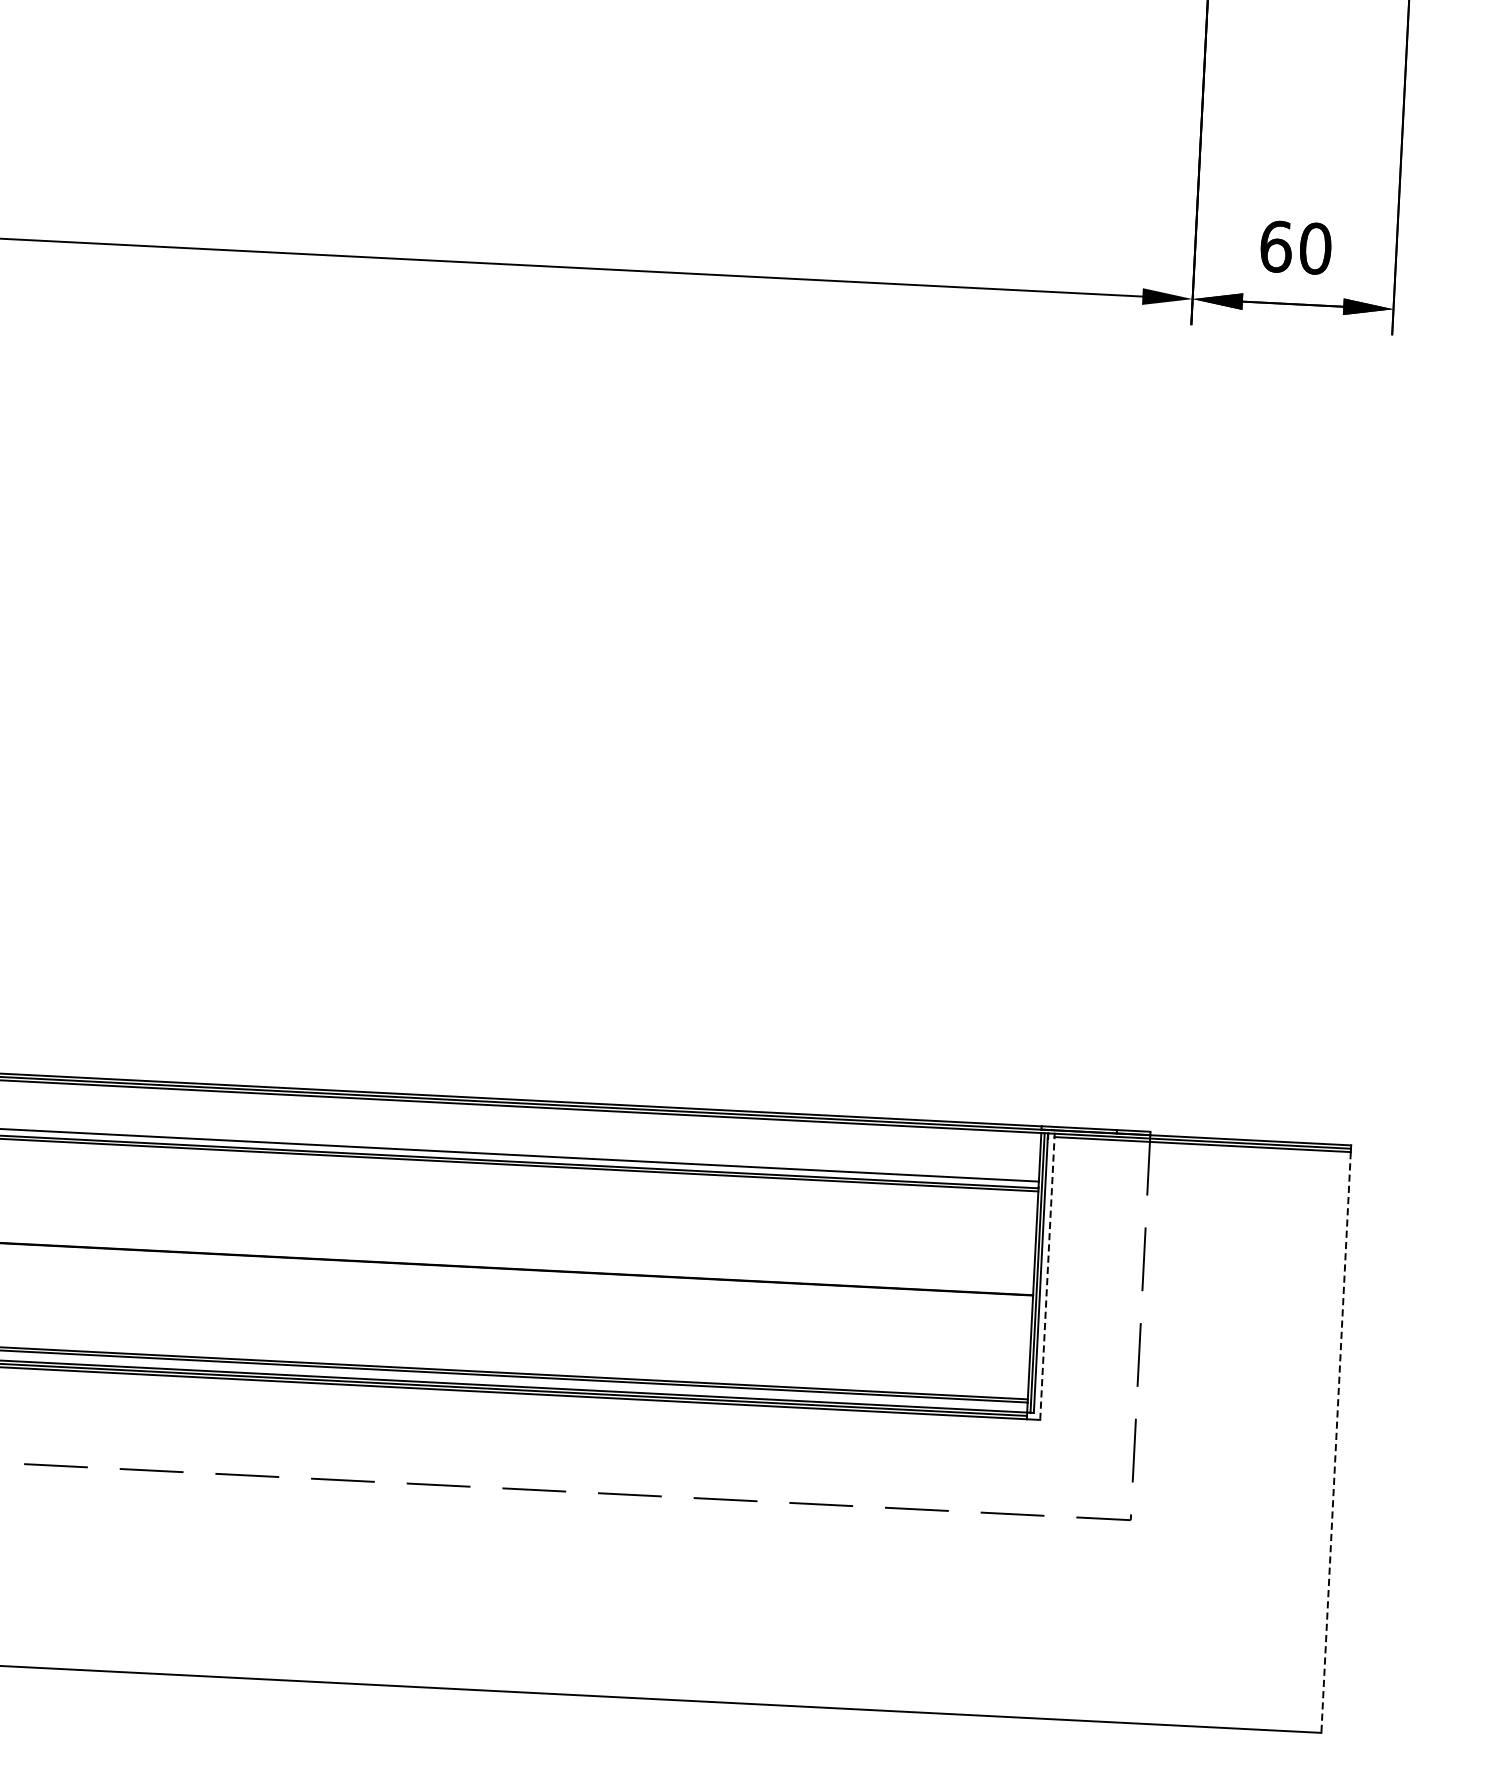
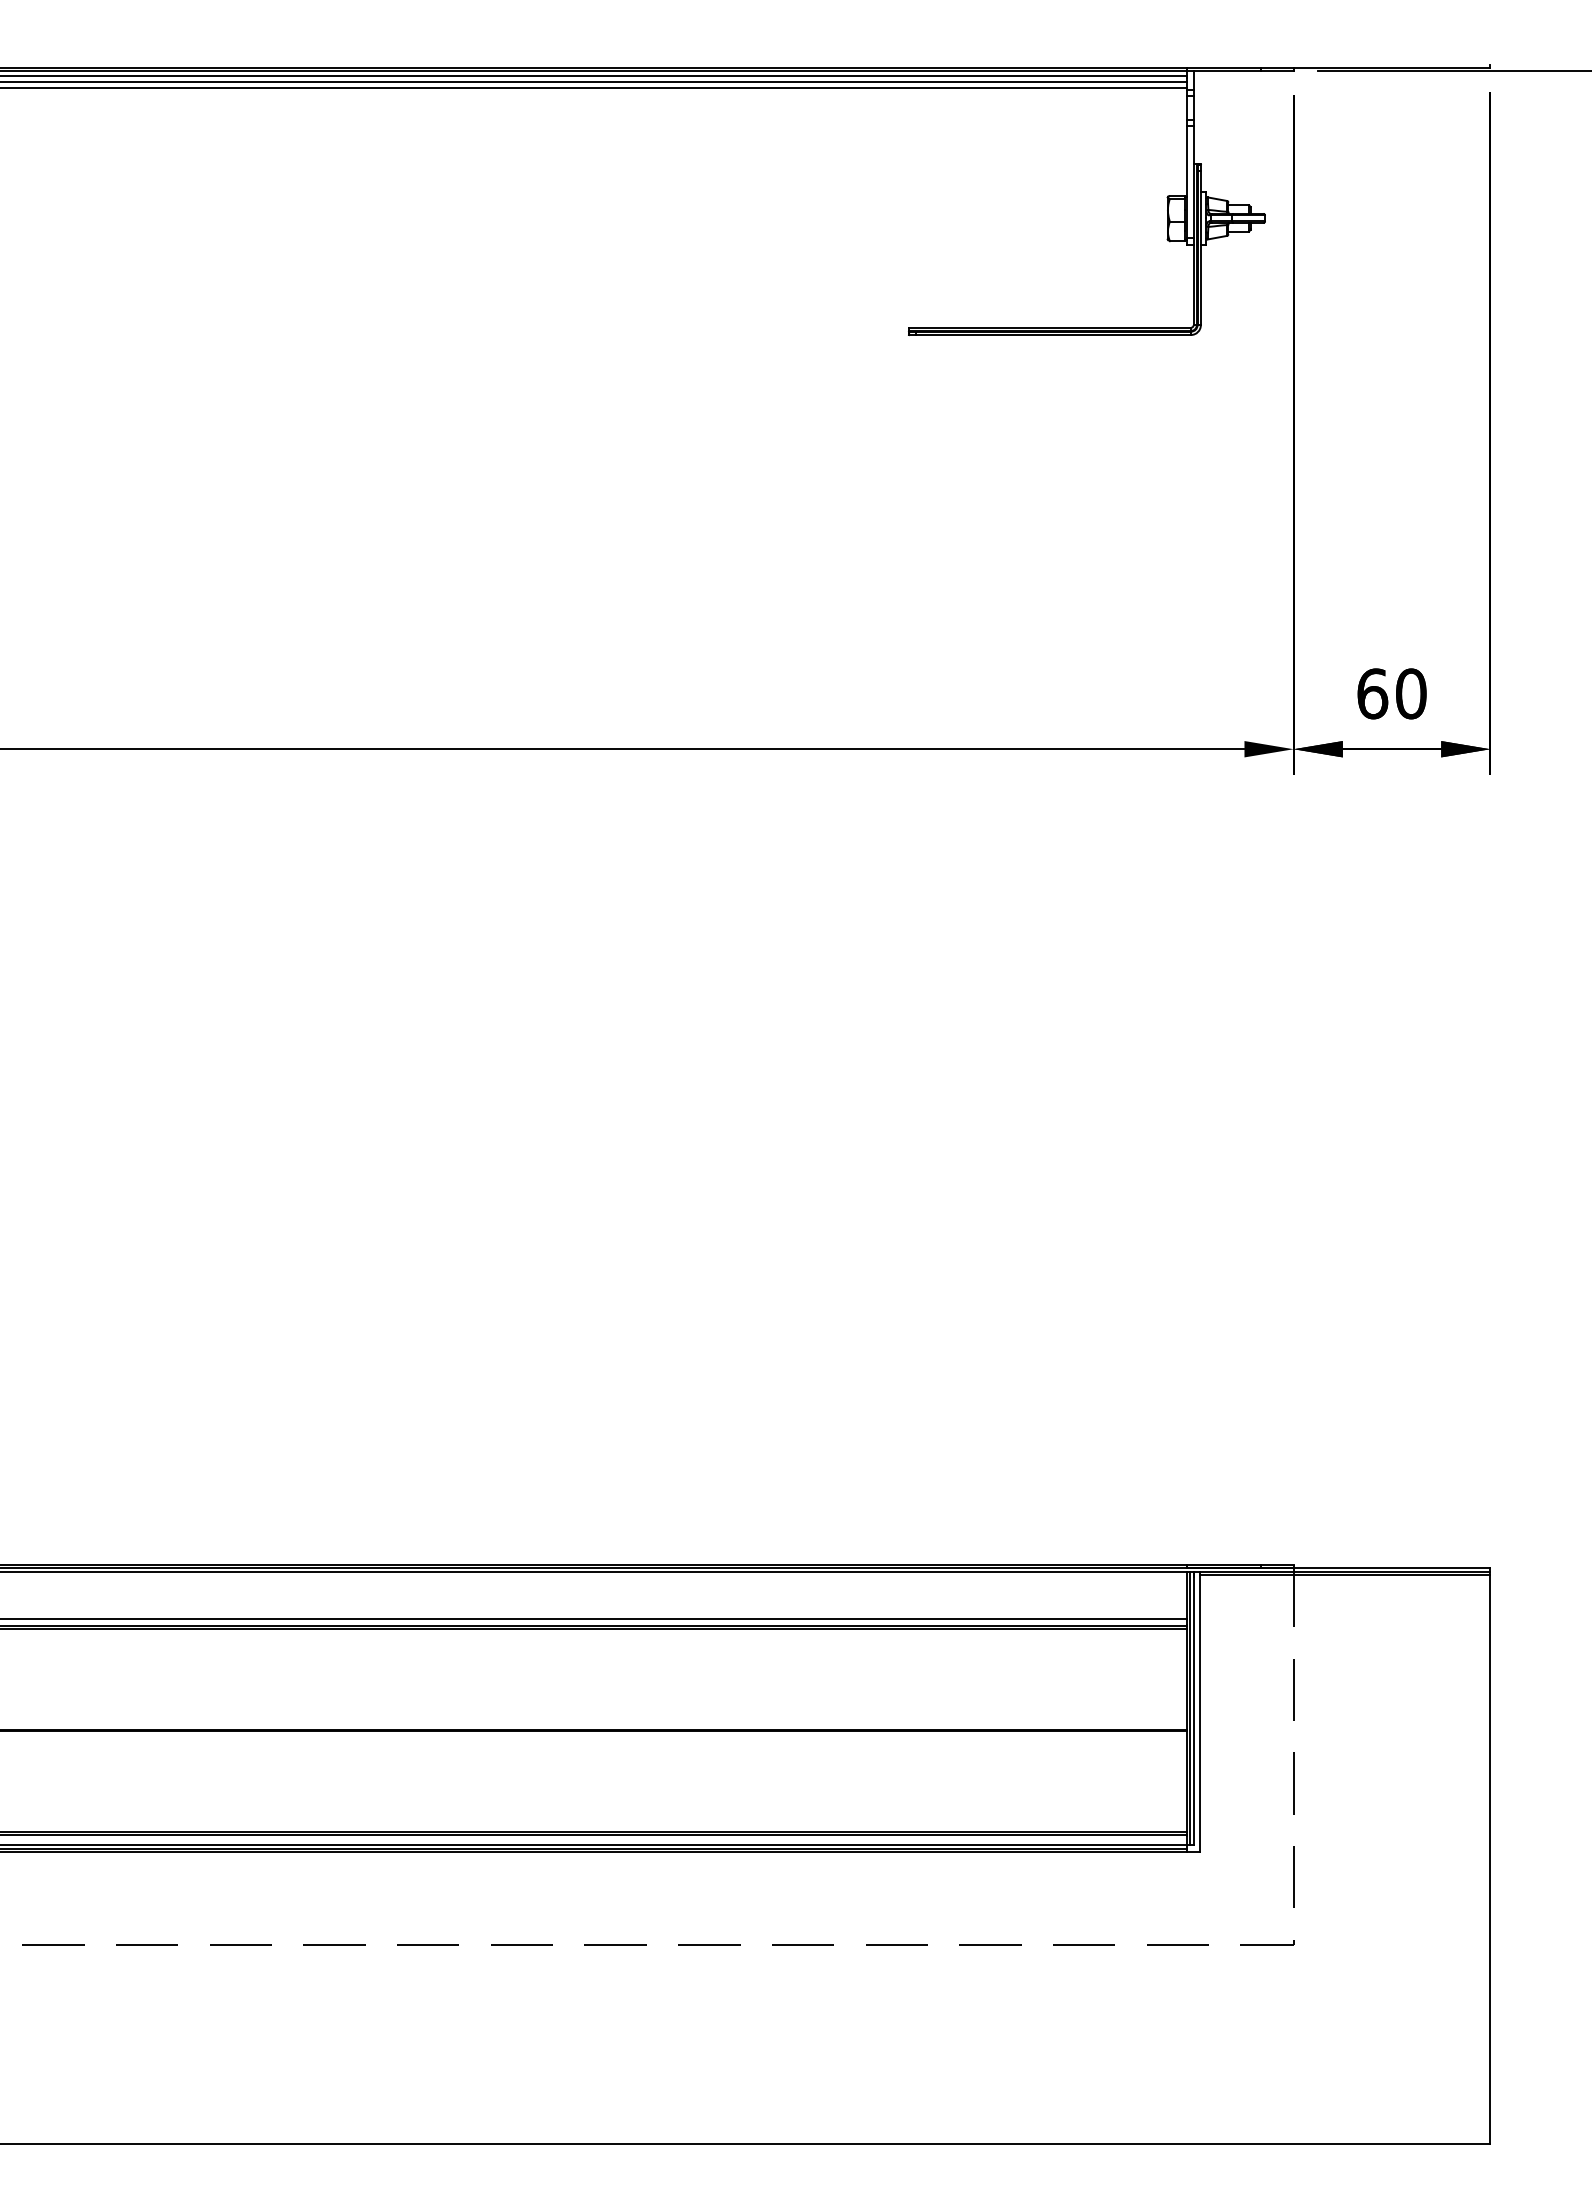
line: (1047, 1278) -> (1200, 1713), dashed -> solid
line: (1336, 1442) -> (1490, 1859), dashed -> solid

